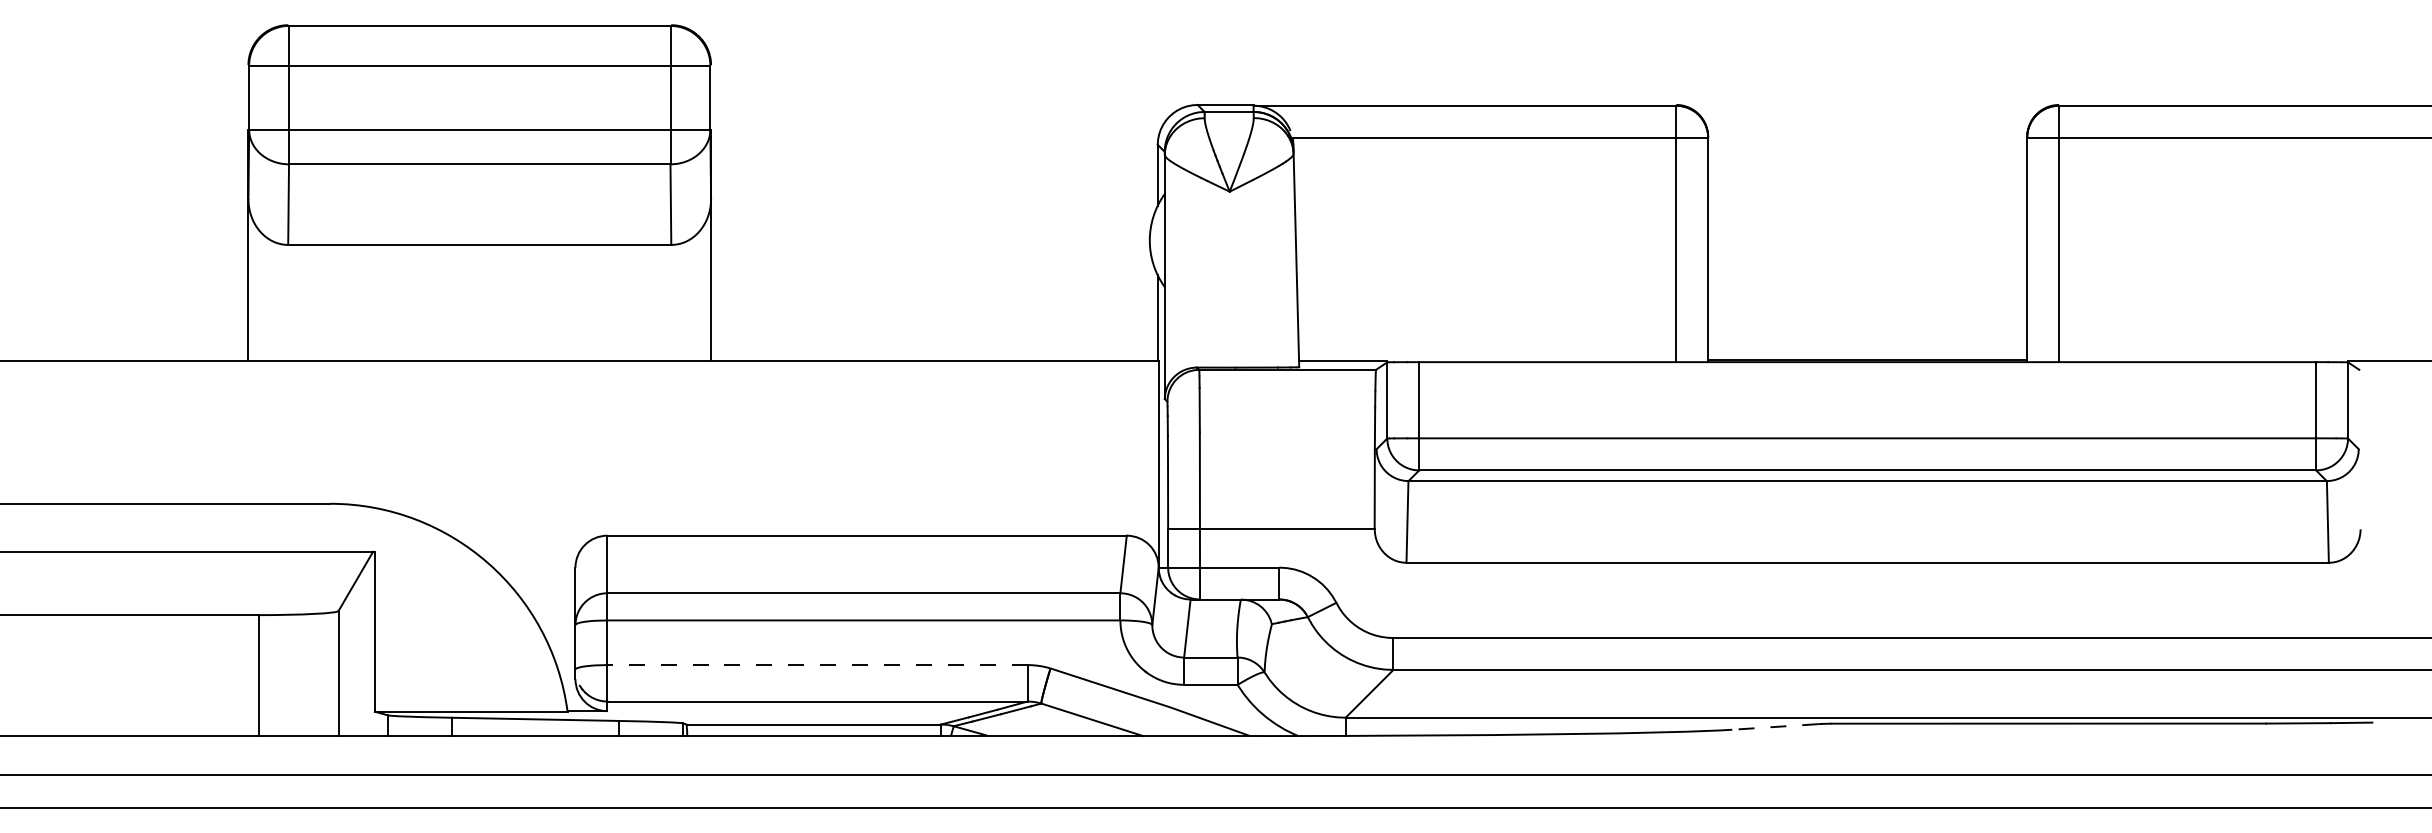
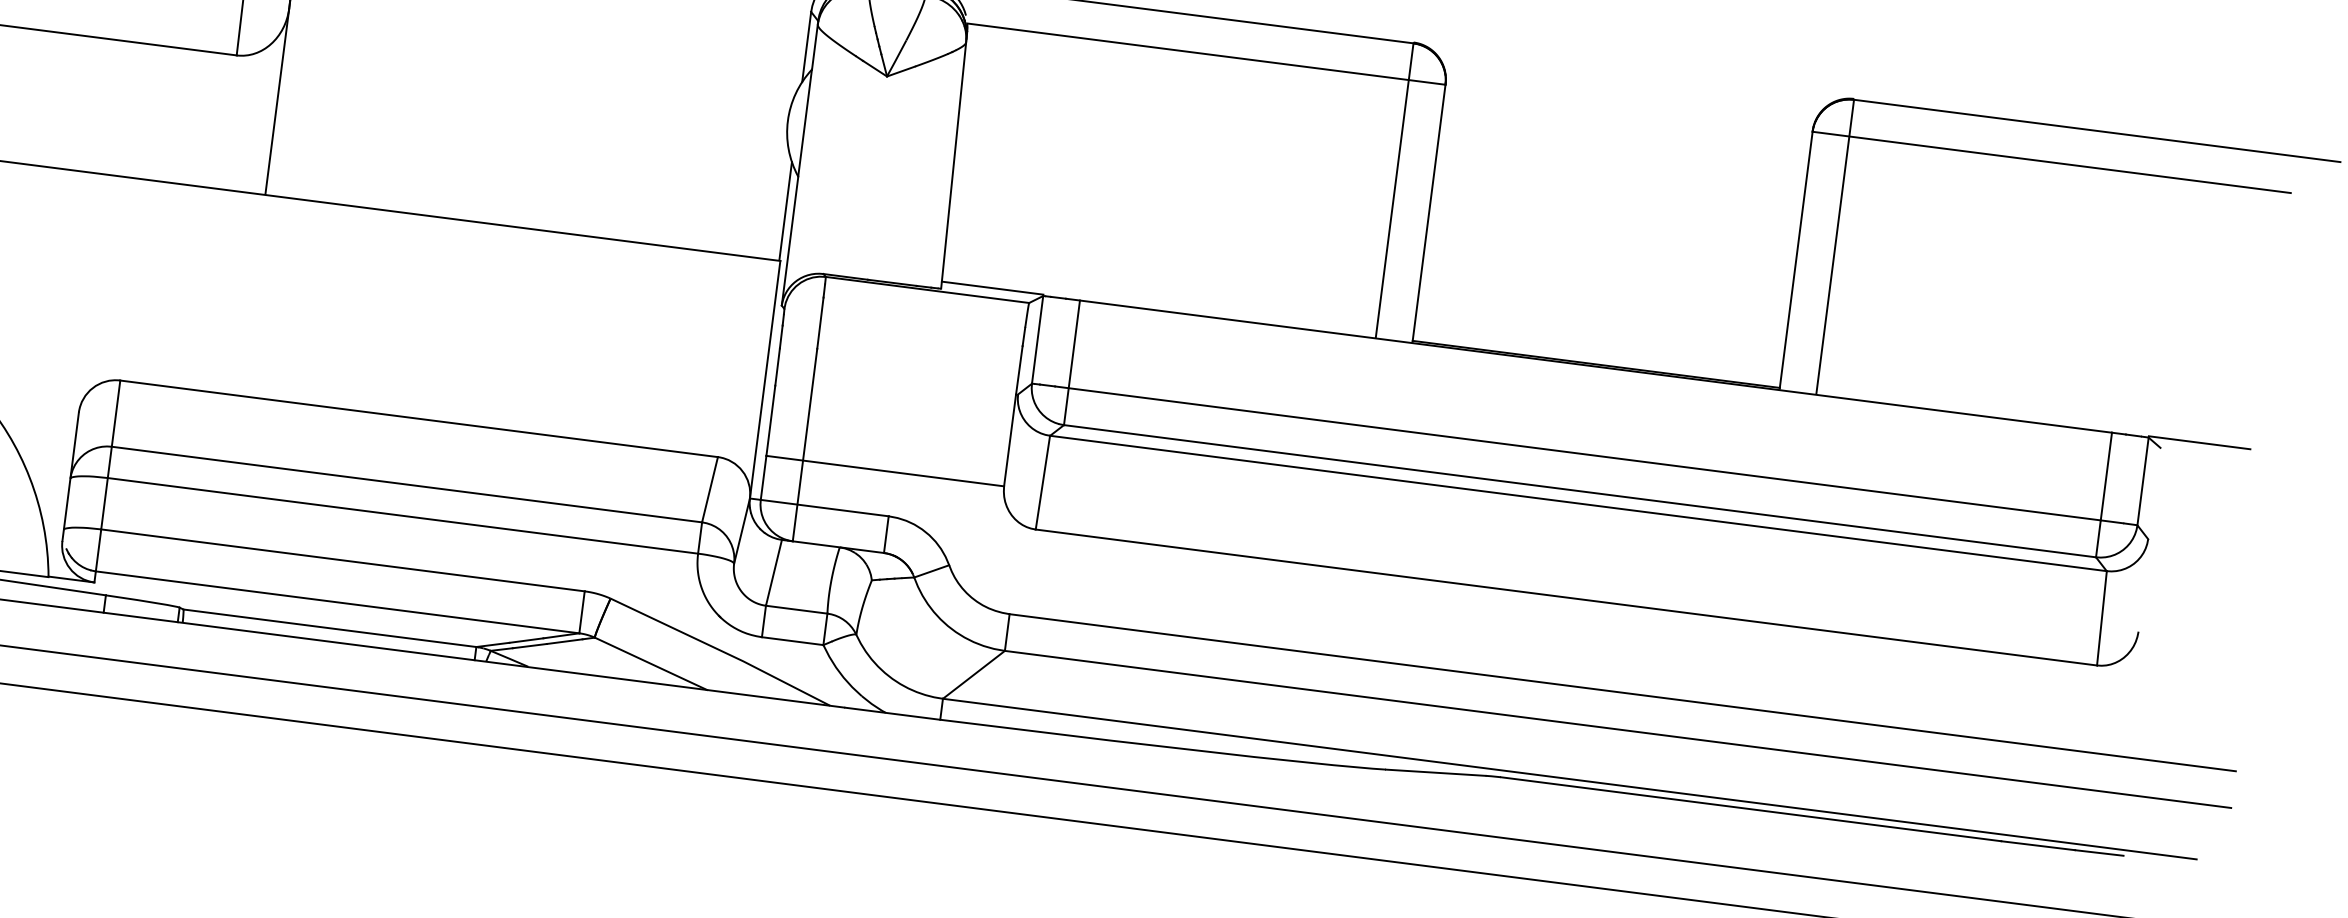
line: (816, 665) -> (341, 560), dashed -> solid
line: (1774, 726) -> (1435, 772), dashed -> solid

